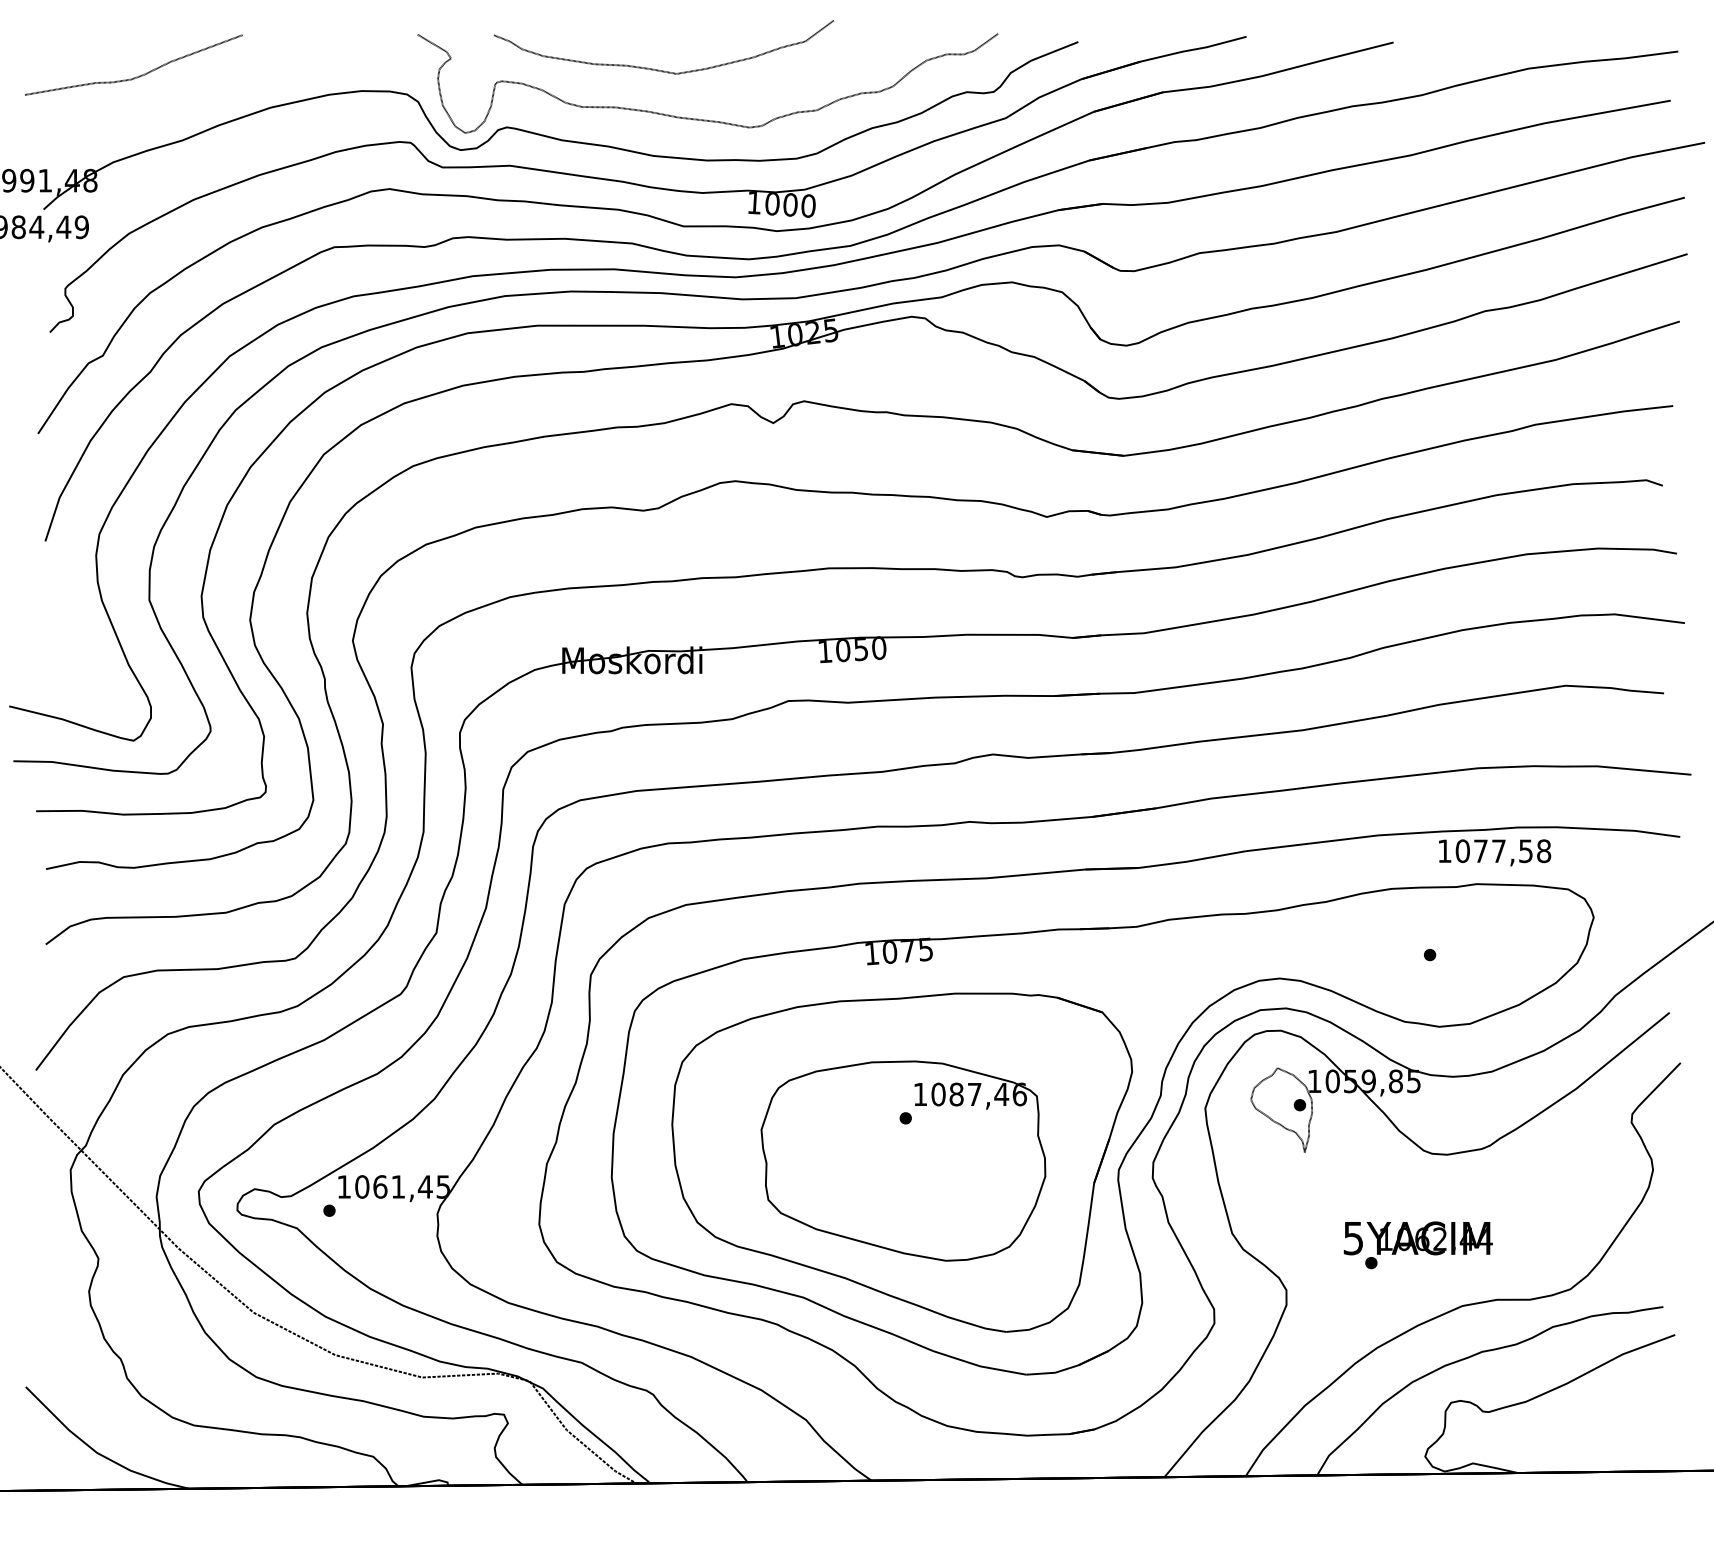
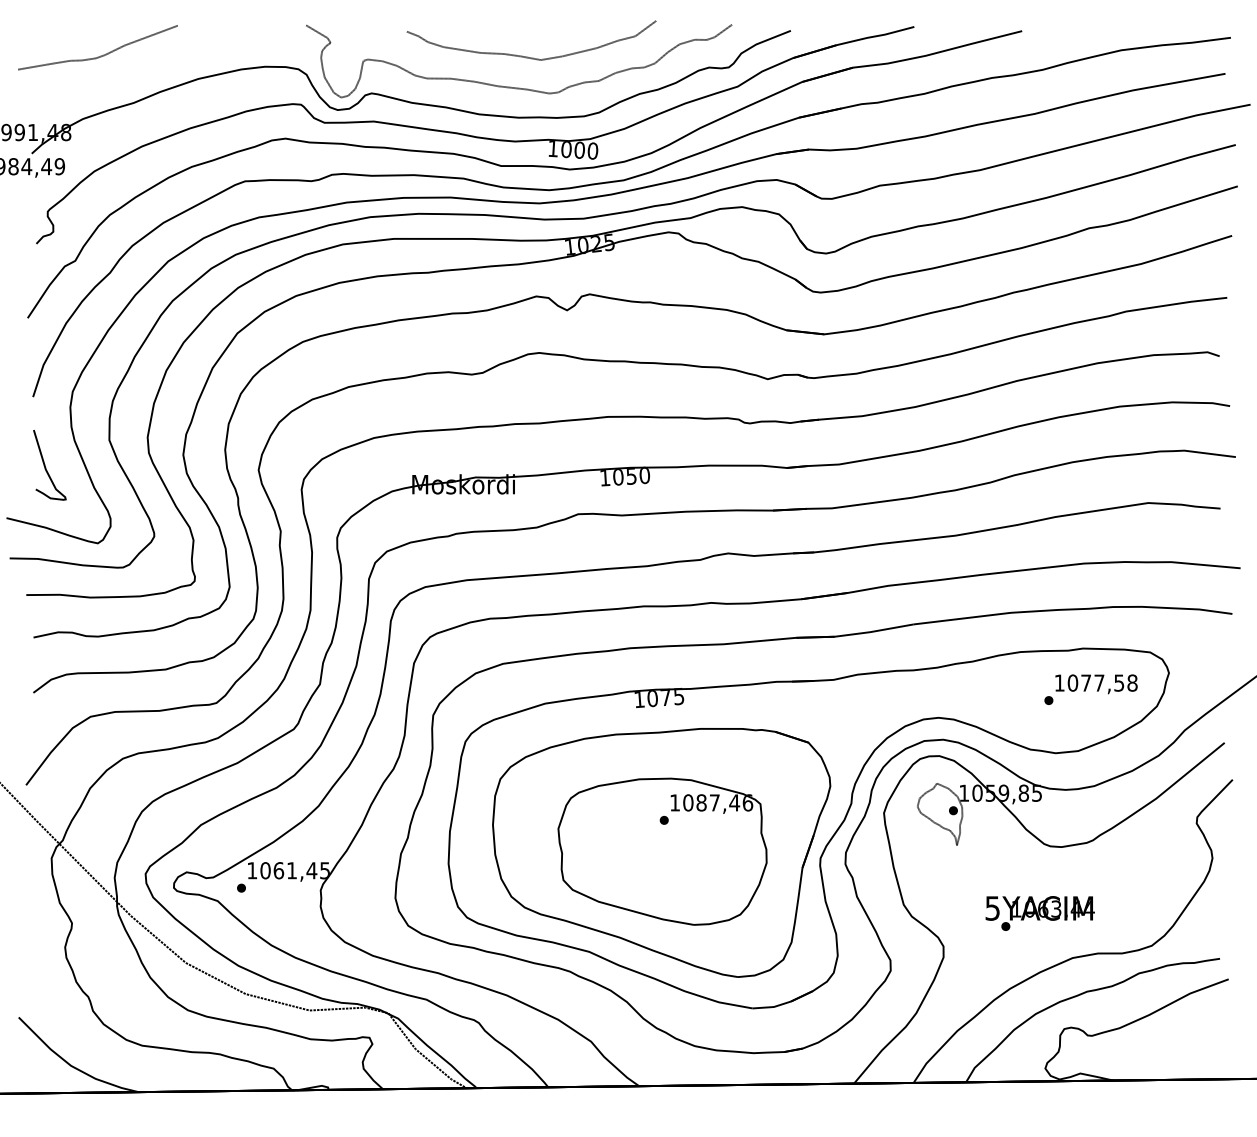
curve: (658, 69) -> (527, 56), moved
curve: (62, 635) -> (45, 466), added
text: (1495, 852) -> (1096, 684), moved
text: (1439, 1238) -> (1055, 908), 1062,44 -> 1063,44

